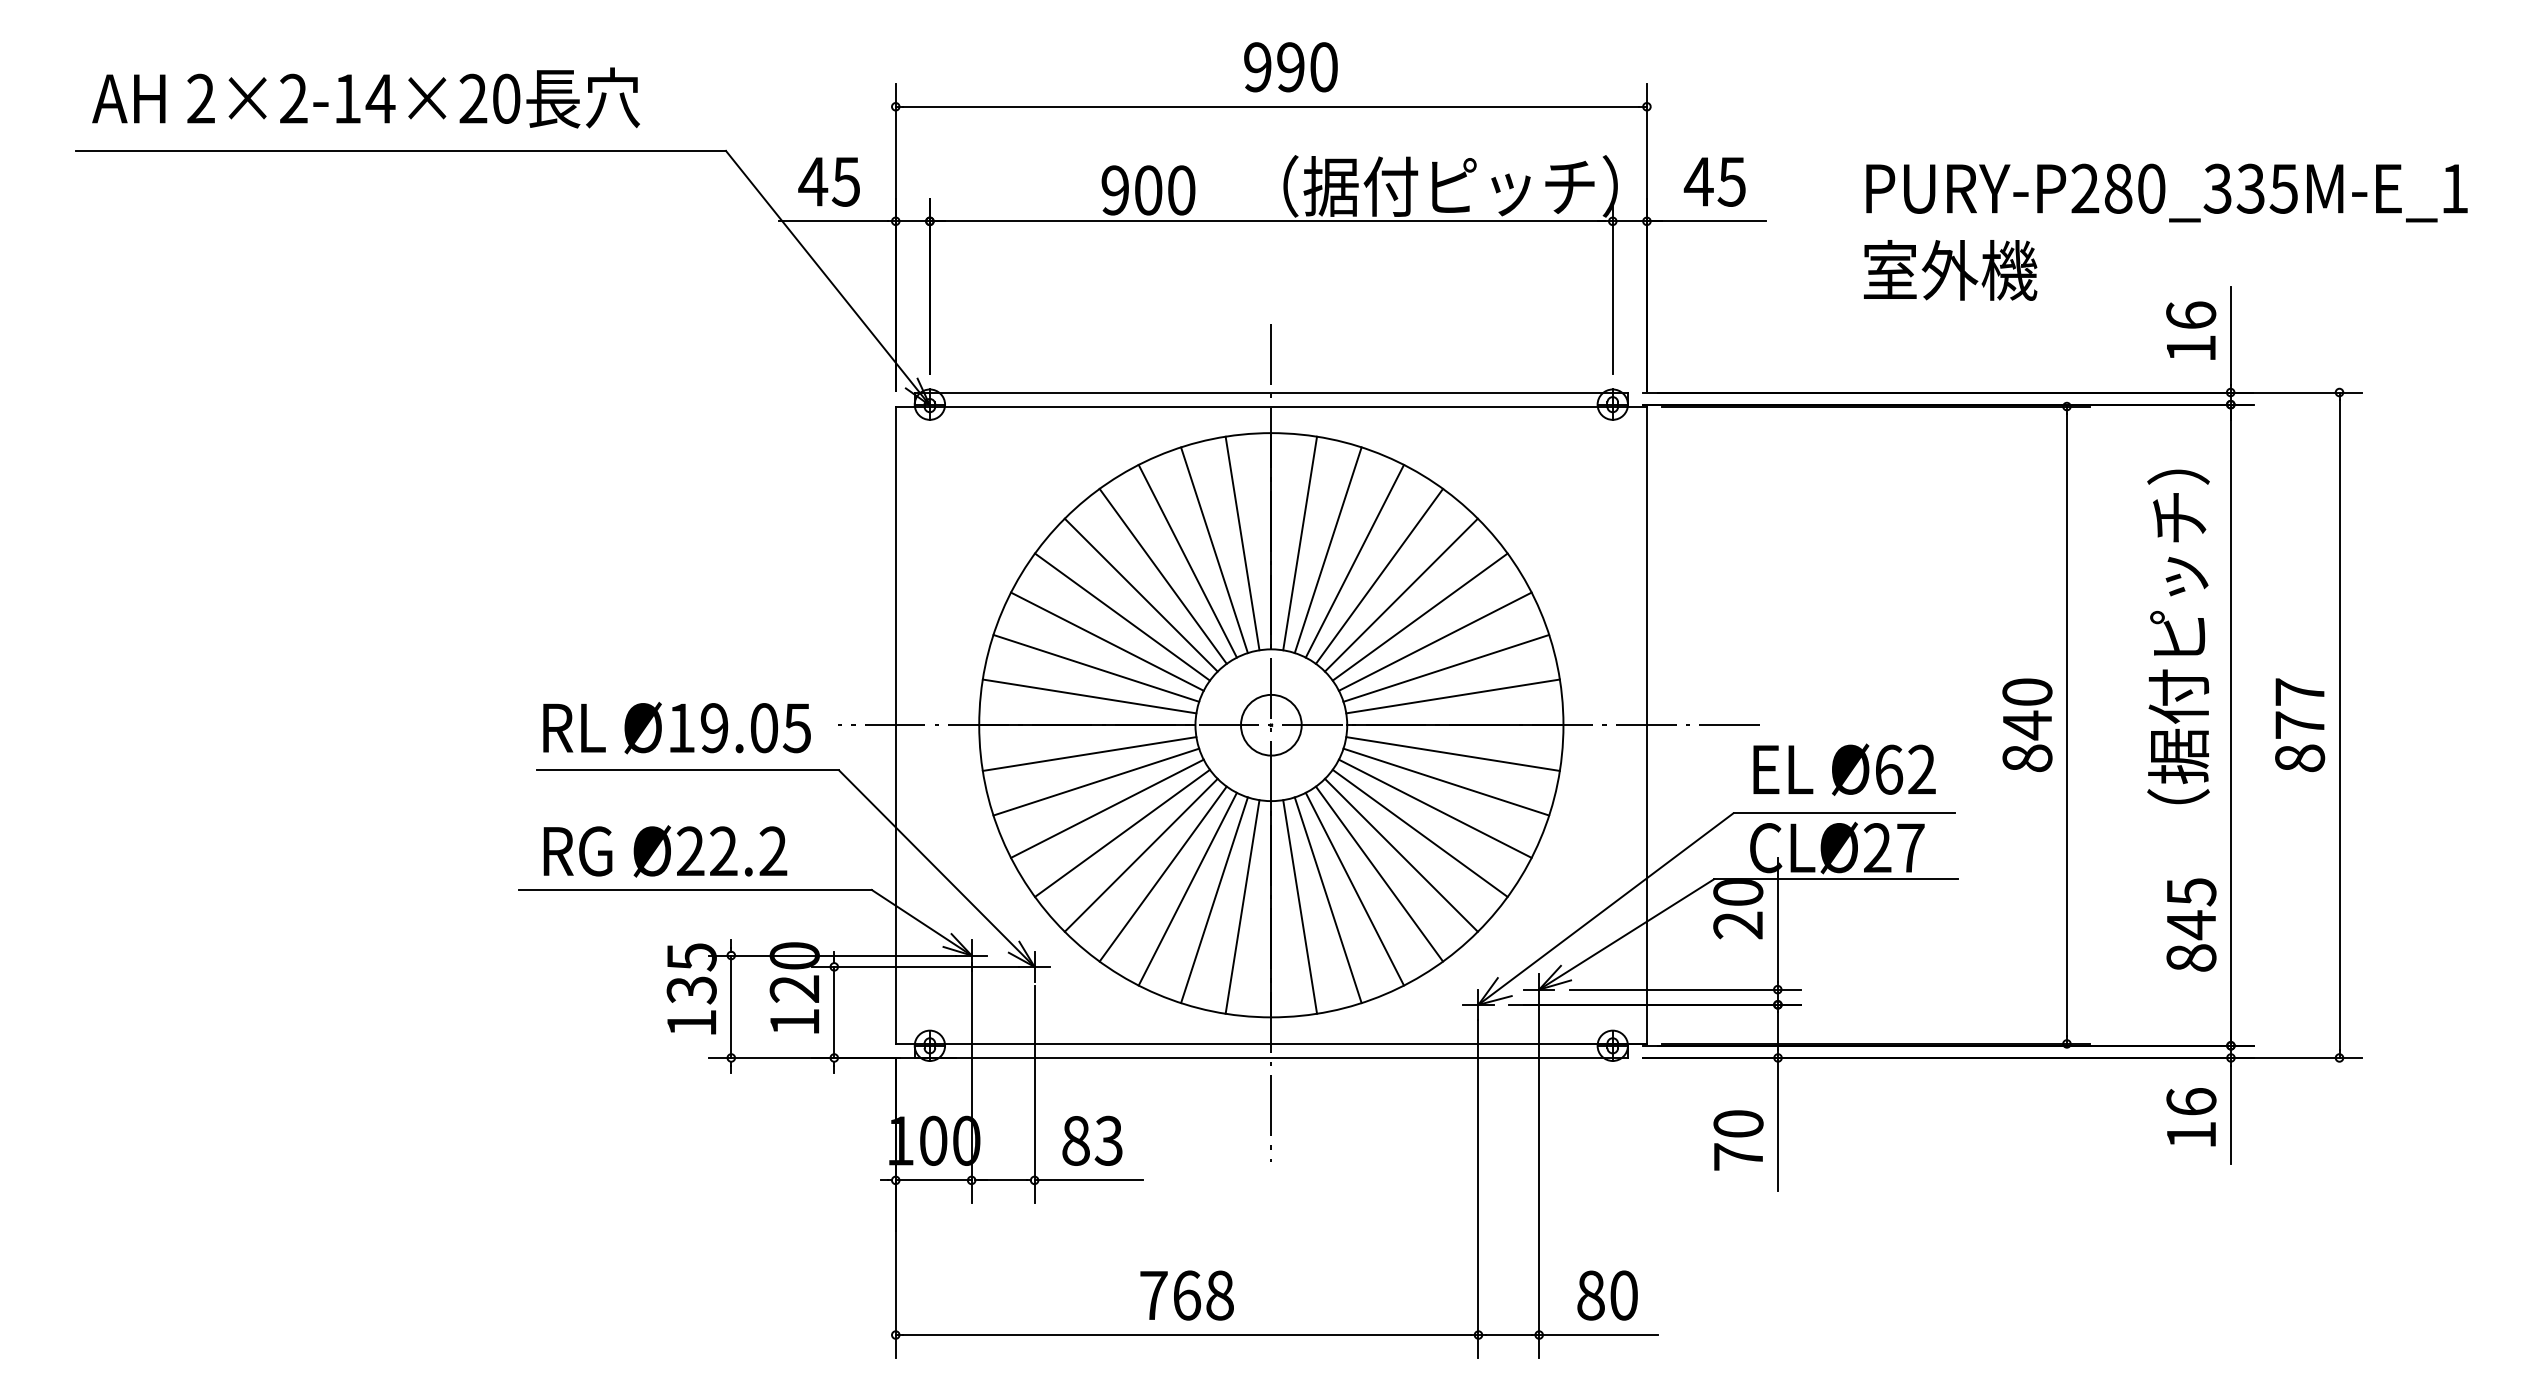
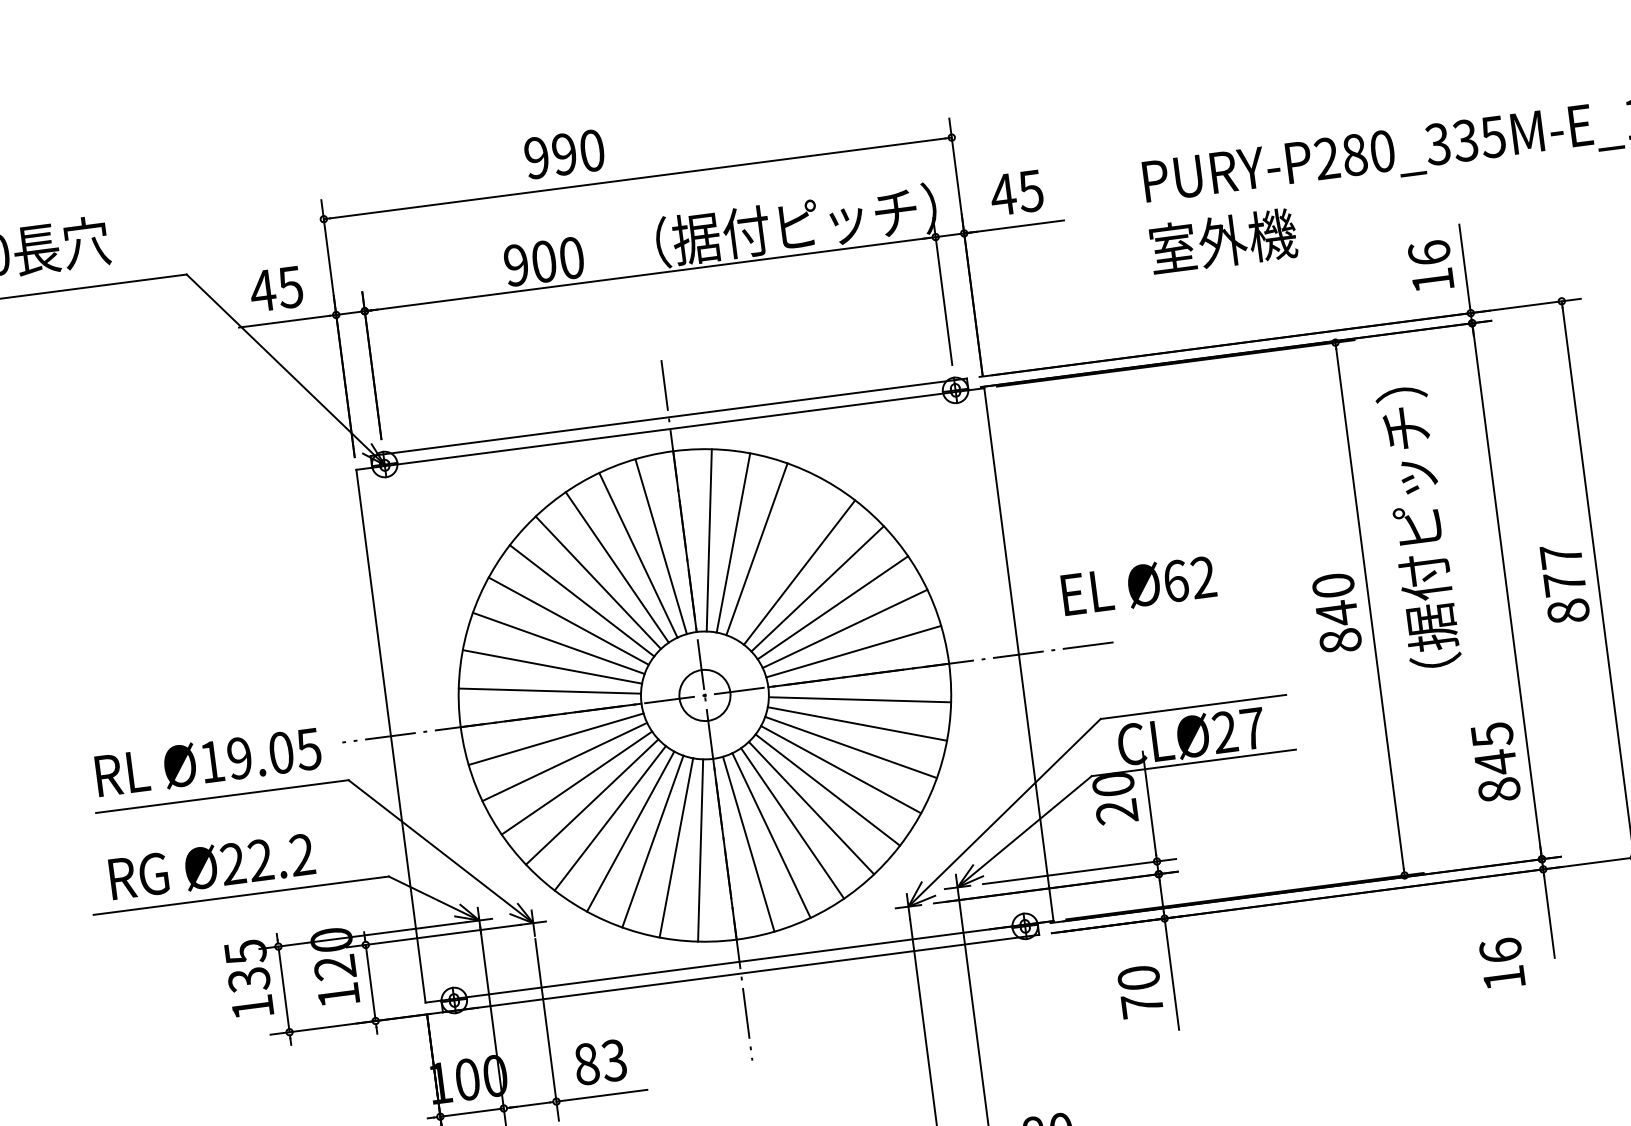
text: (1290, 67) -> (564, 154), moved
line: (1379, 575) -> (779, 558), removed
text: (2178, 636) -> (1418, 527), moved
text: (1844, 769) -> (1138, 585), moved
text: (2191, 1117) -> (1502, 963), moved

